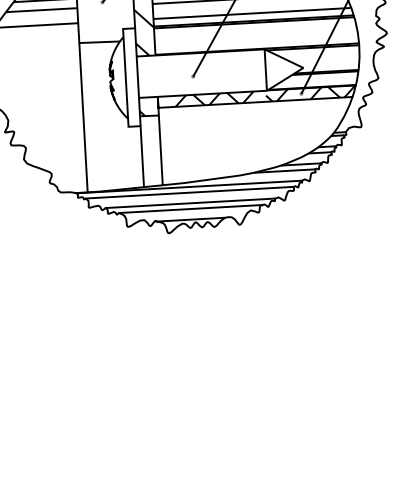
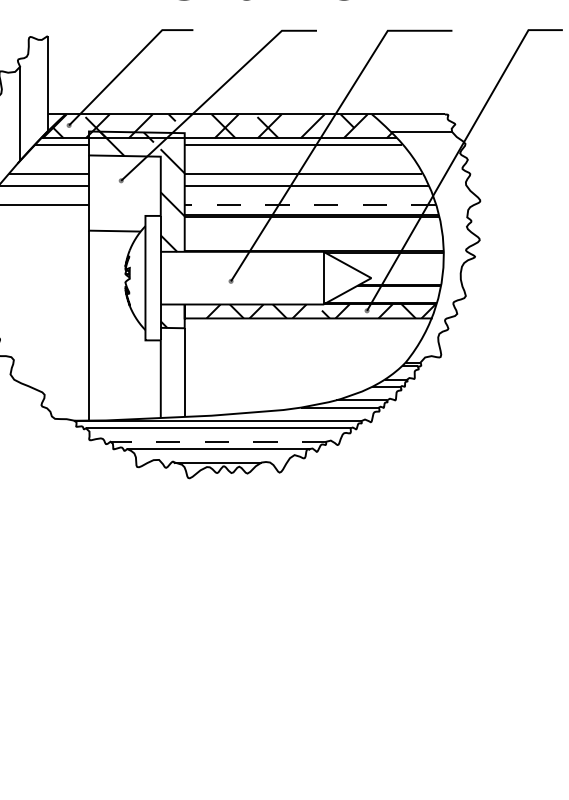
line: (251, 13) -> (309, 205), solid -> dashed
line: (190, 203) -> (218, 441), solid -> dashed

